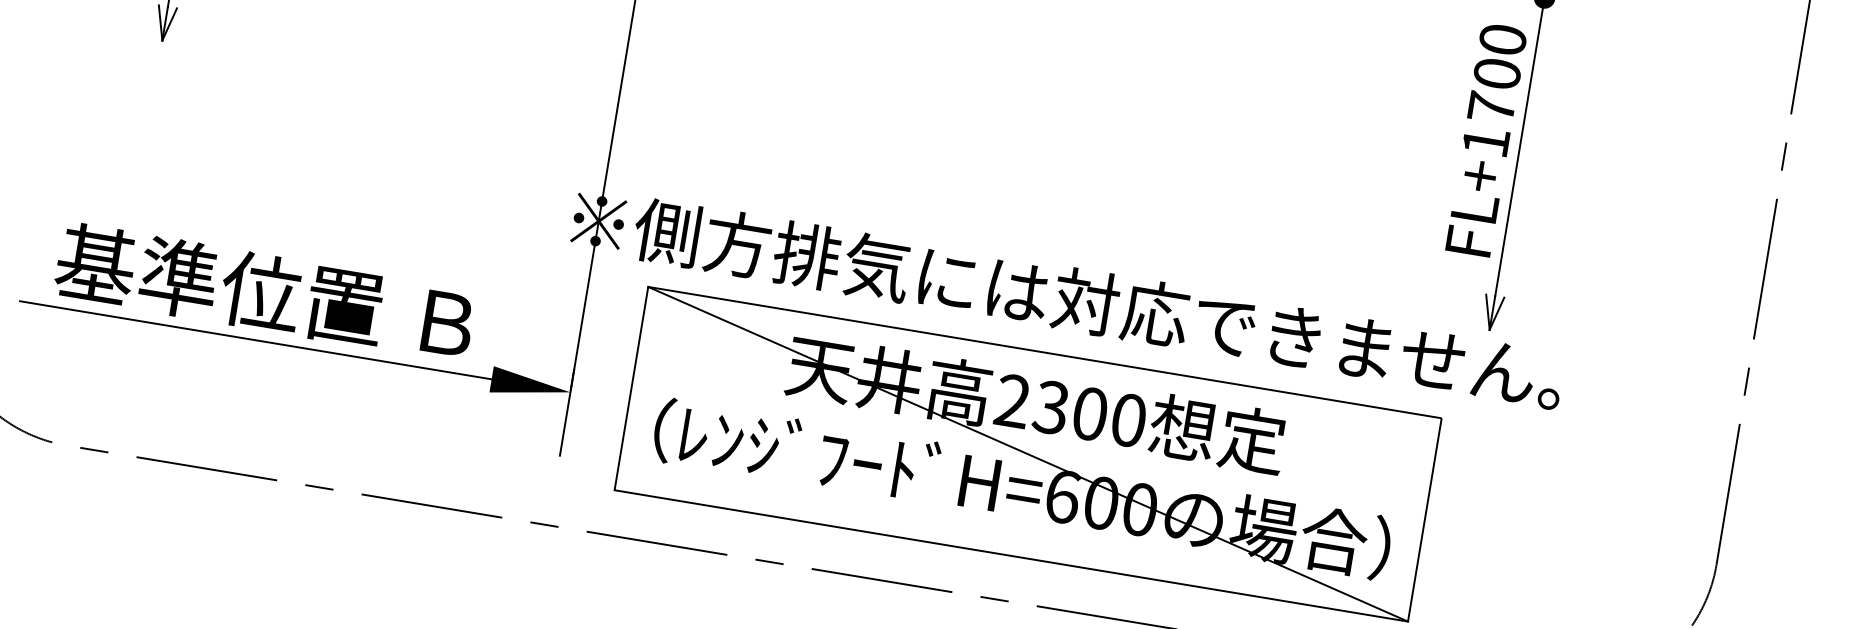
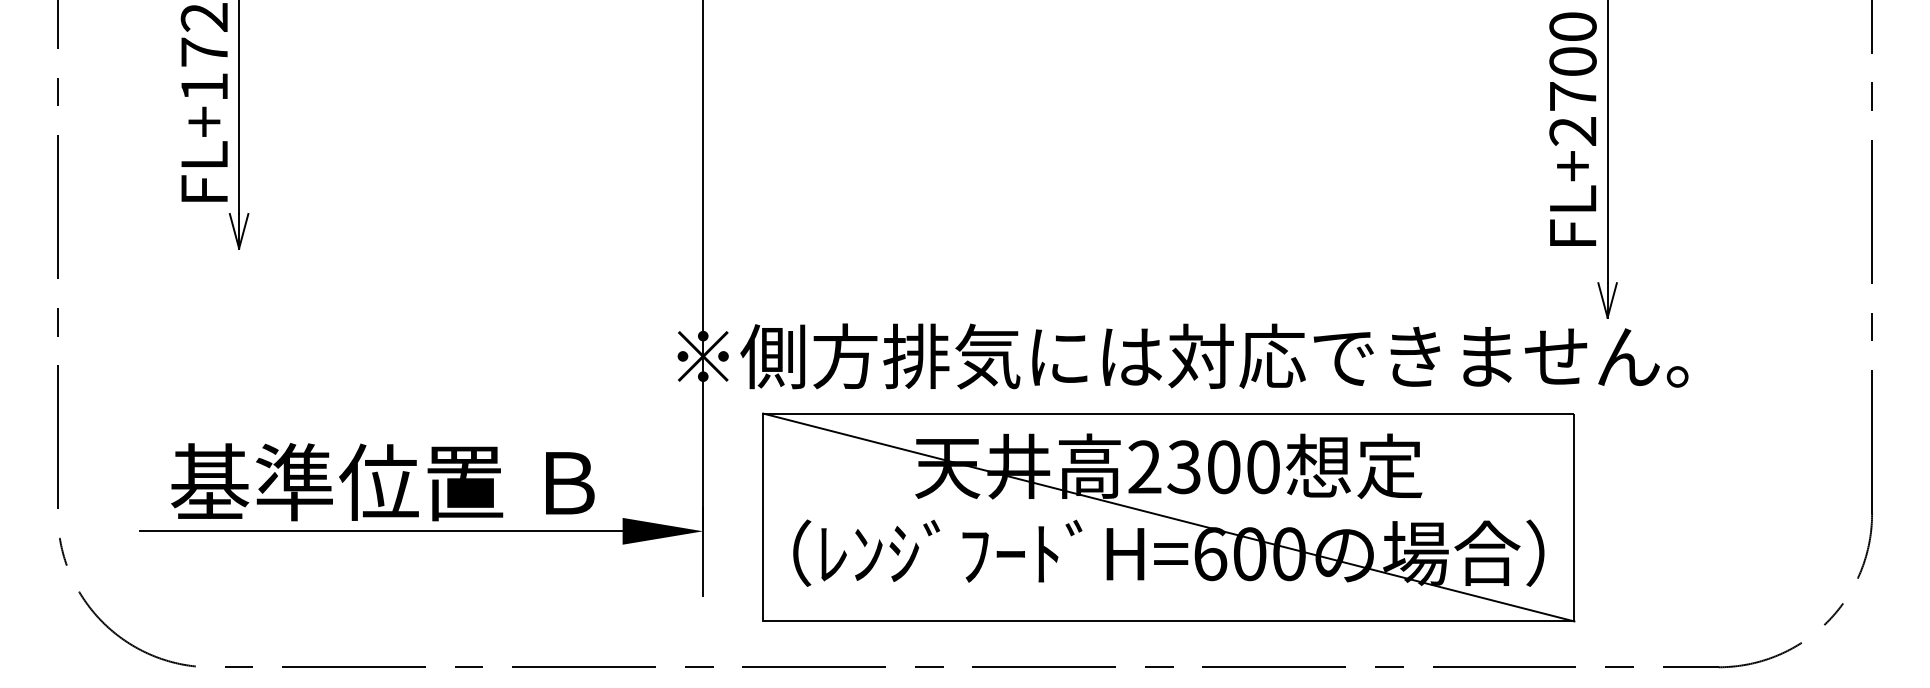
text: (1485, 142) -> (1572, 131), FL+1700 -> FL+2700

